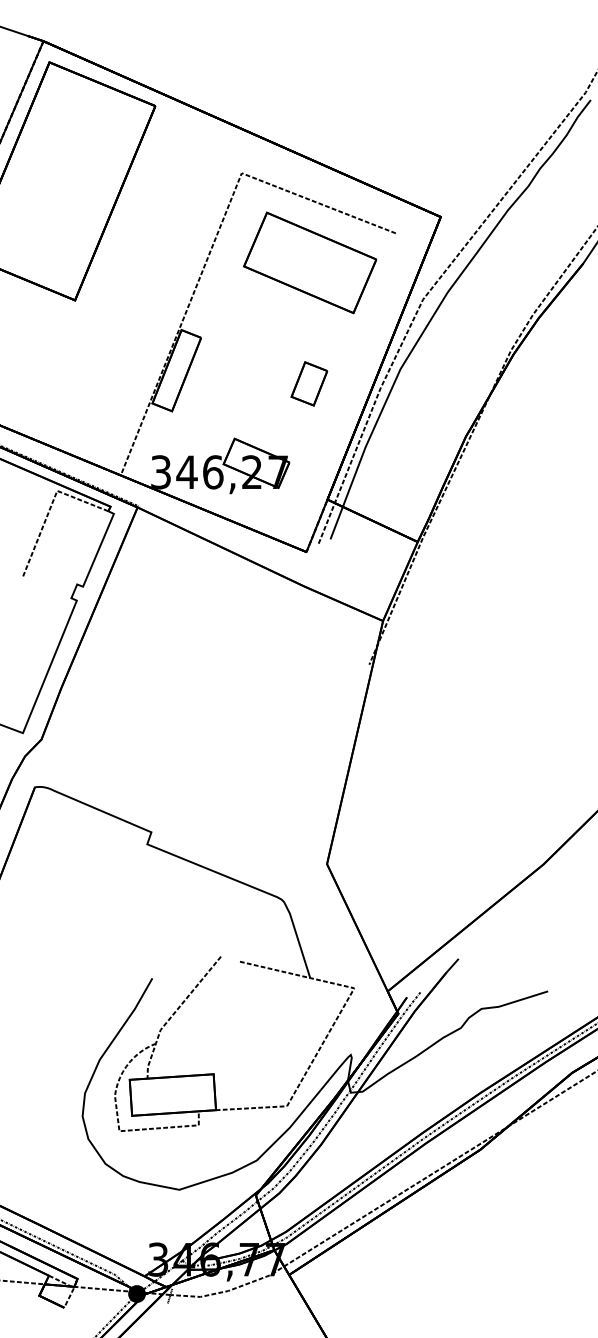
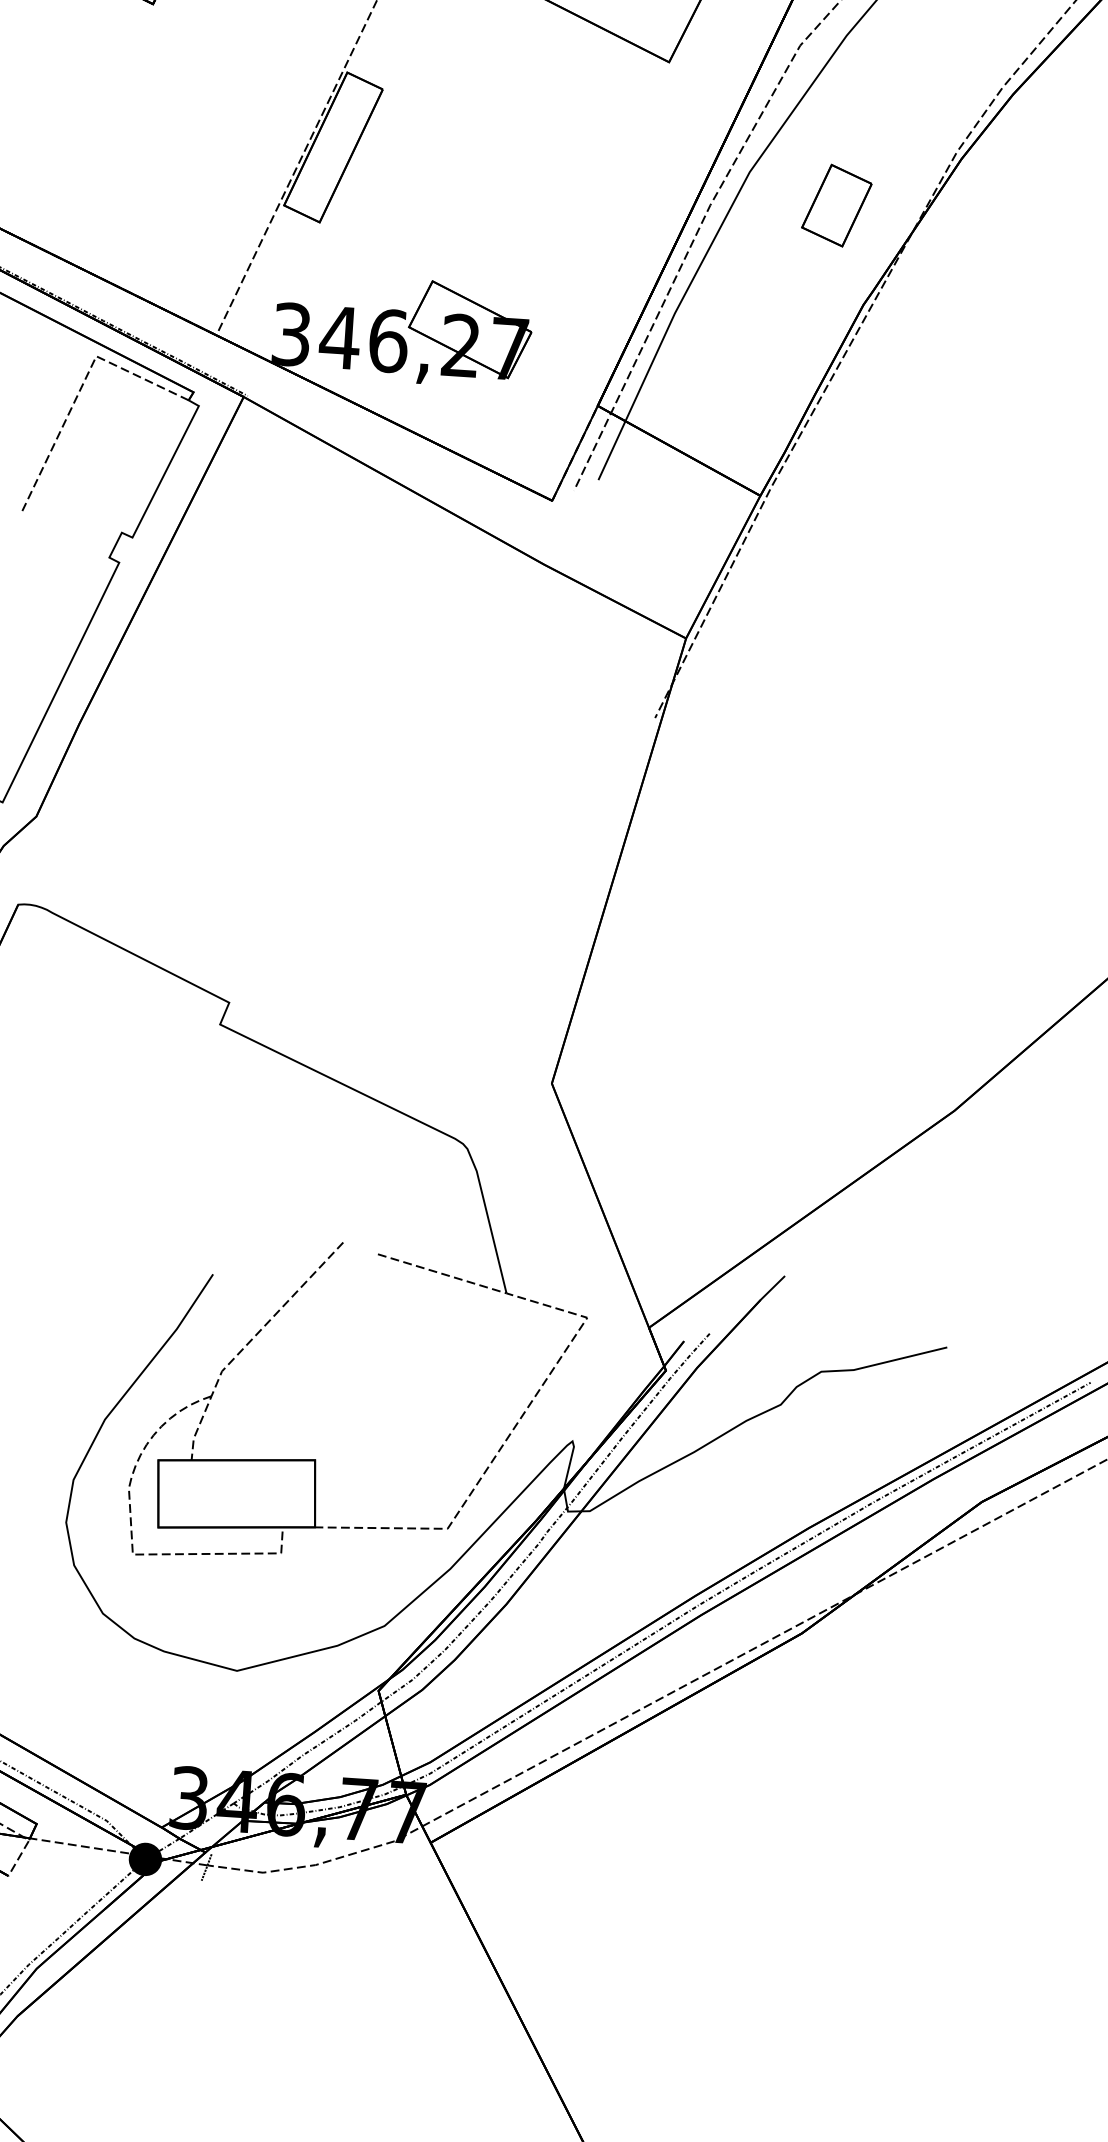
part: (309, 383) -> (837, 204), moved

